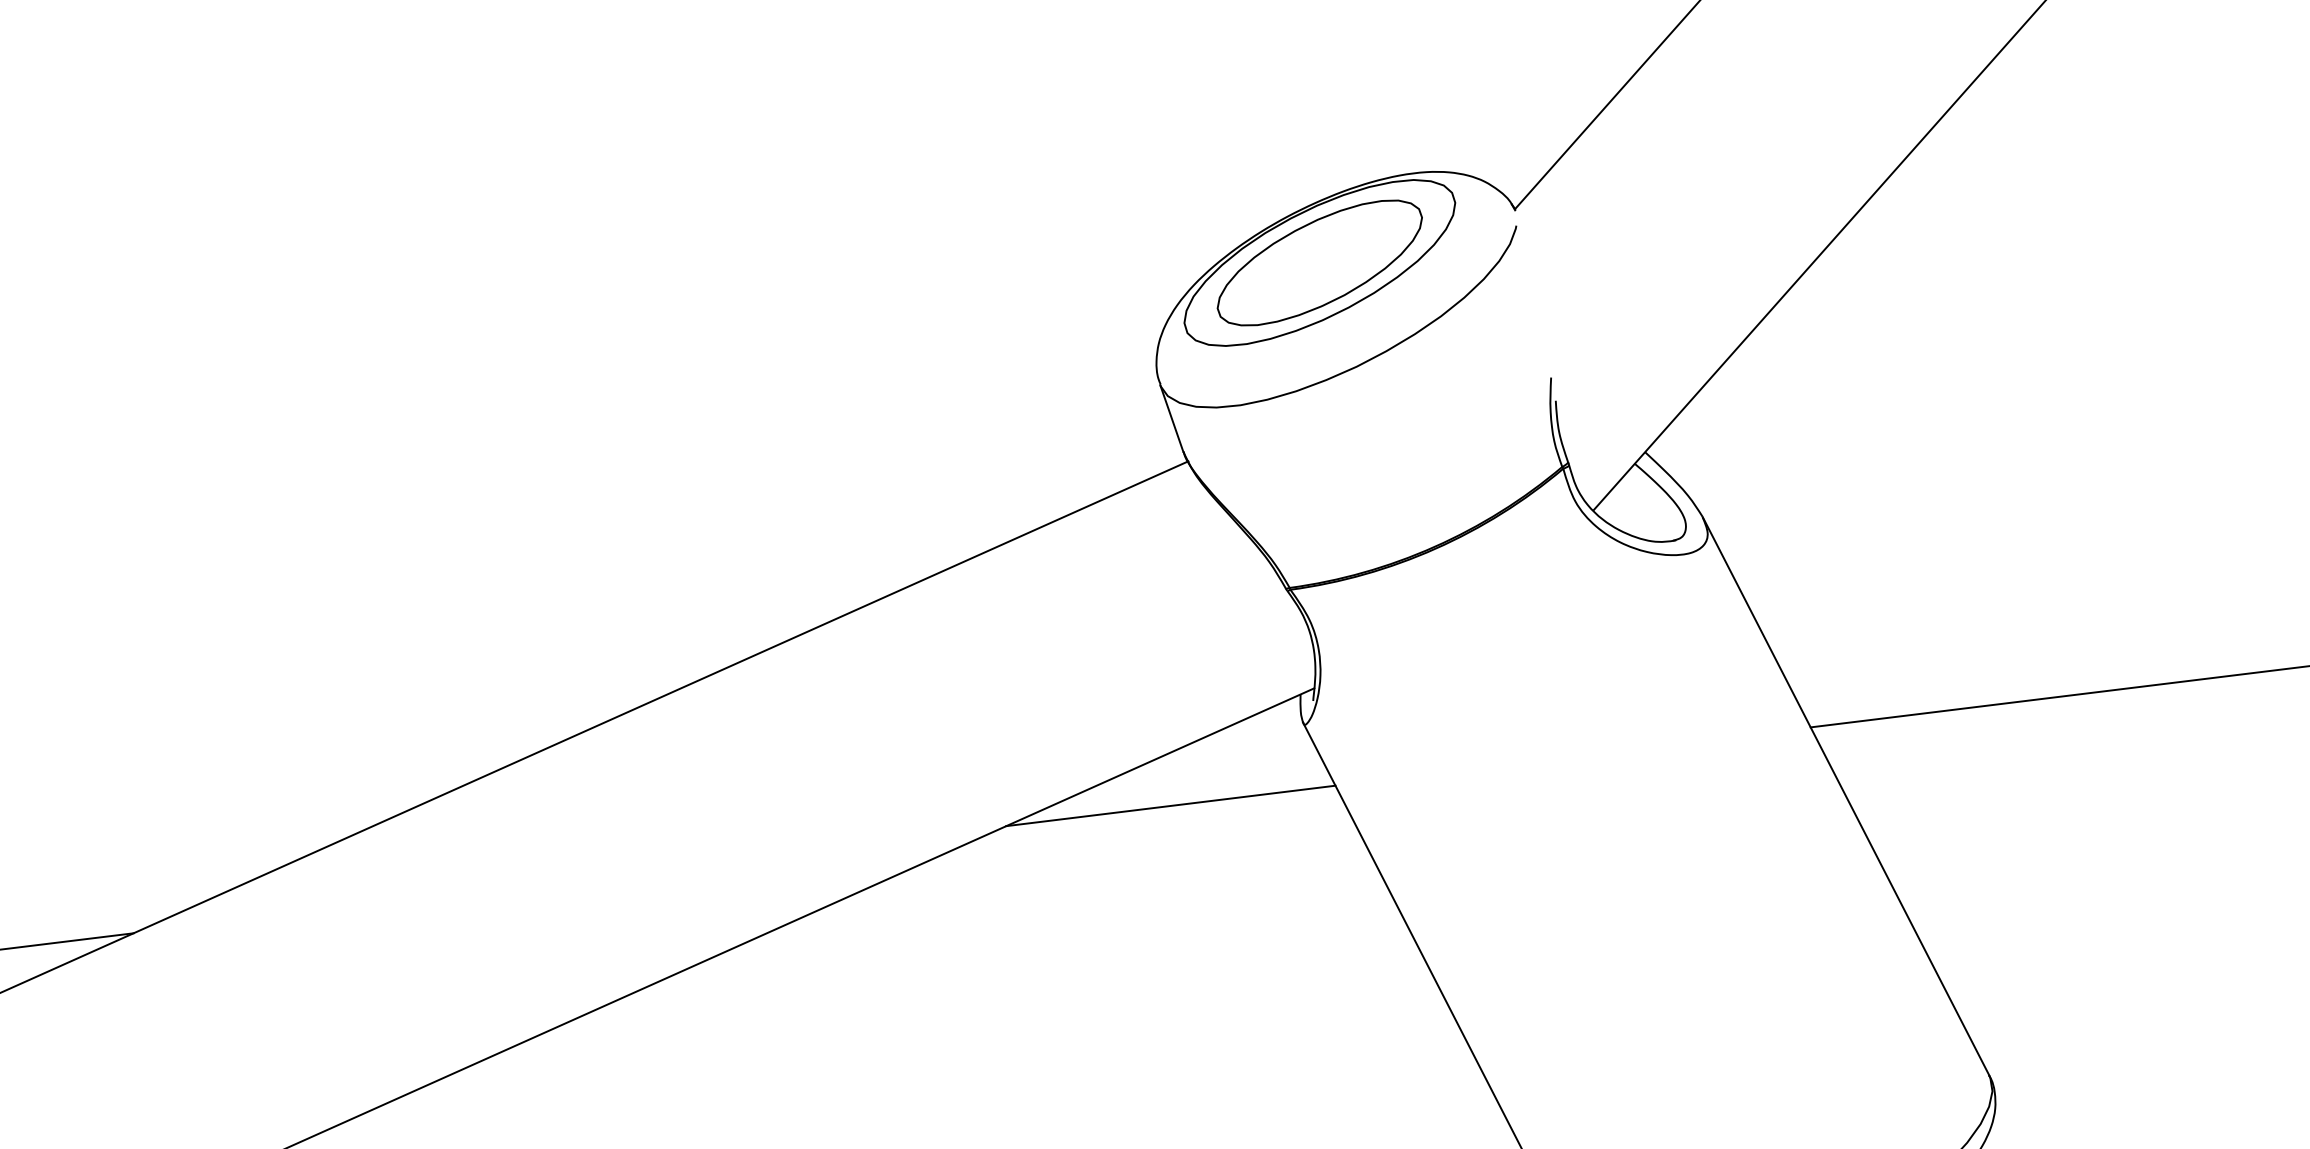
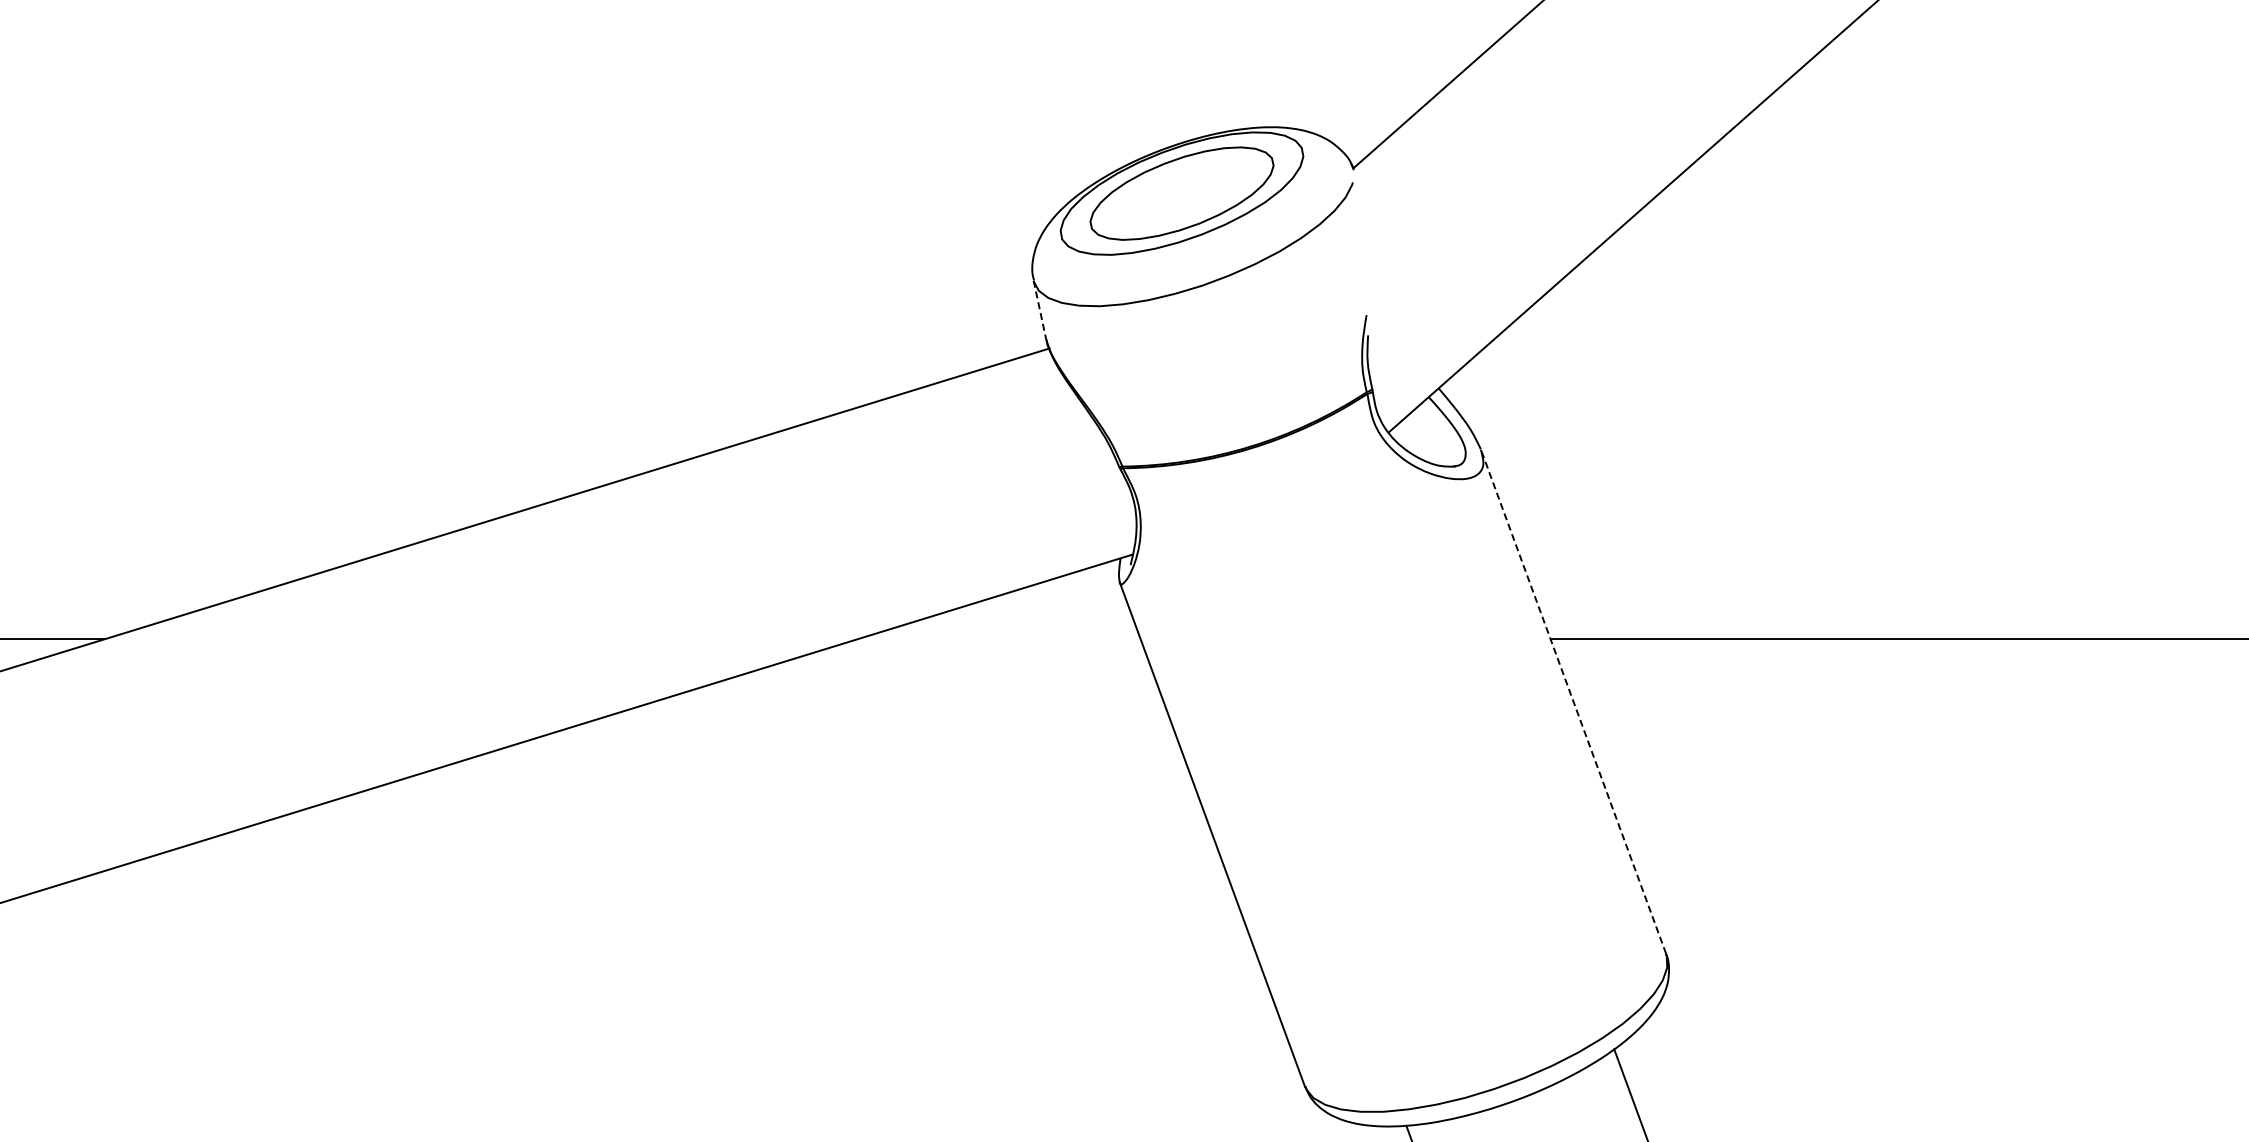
line: (1172, 418) -> (1040, 310), solid -> dashed
line: (1845, 796) -> (1573, 701), solid -> dashed
line: (1170, 805) -> (998, 639), removed

